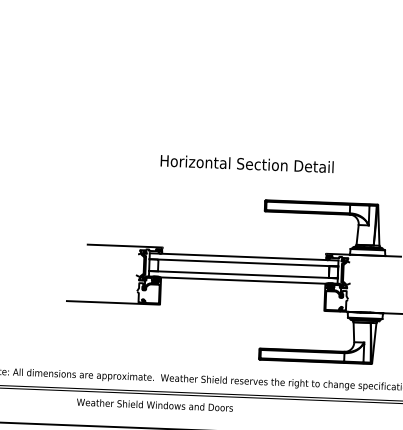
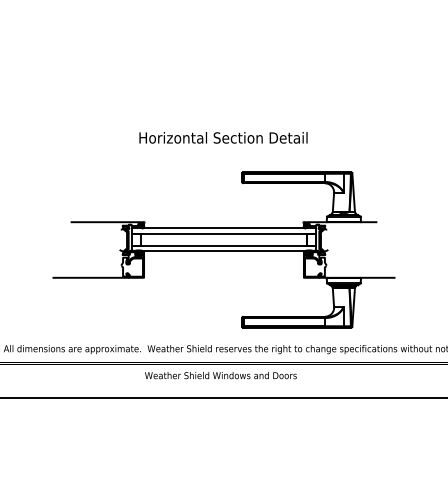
text: (154, 404) -> (220, 375), moved

